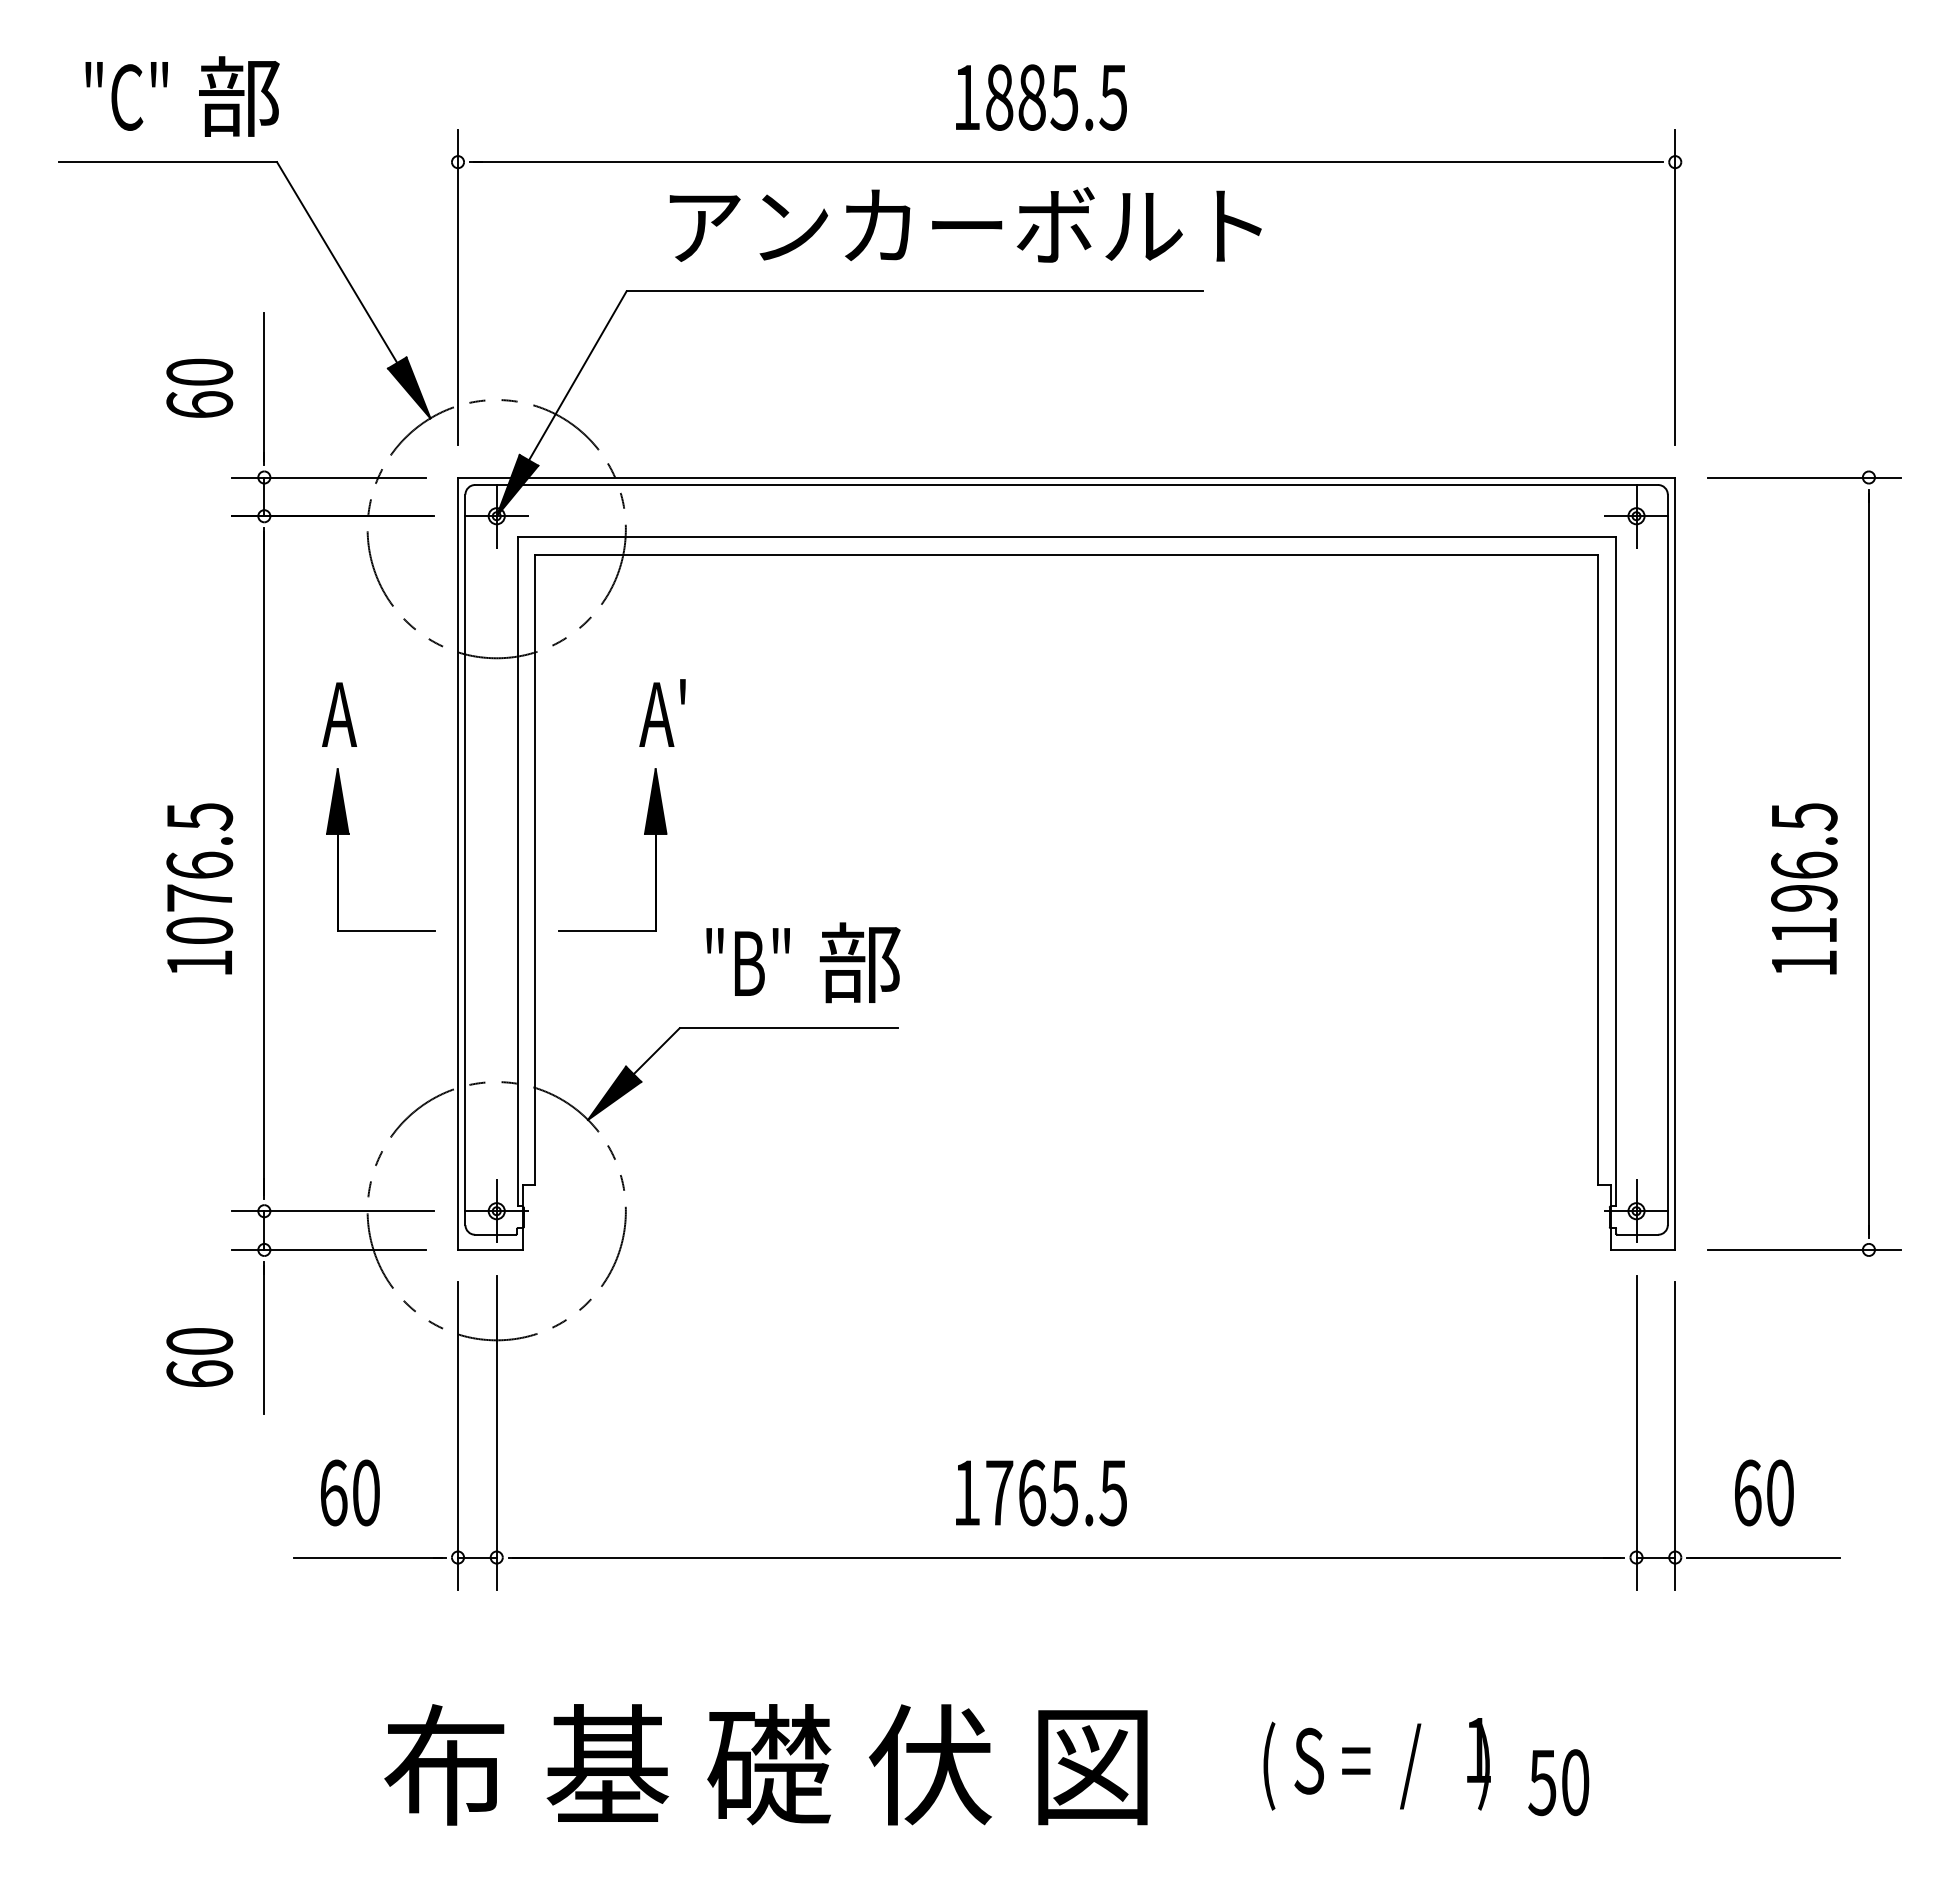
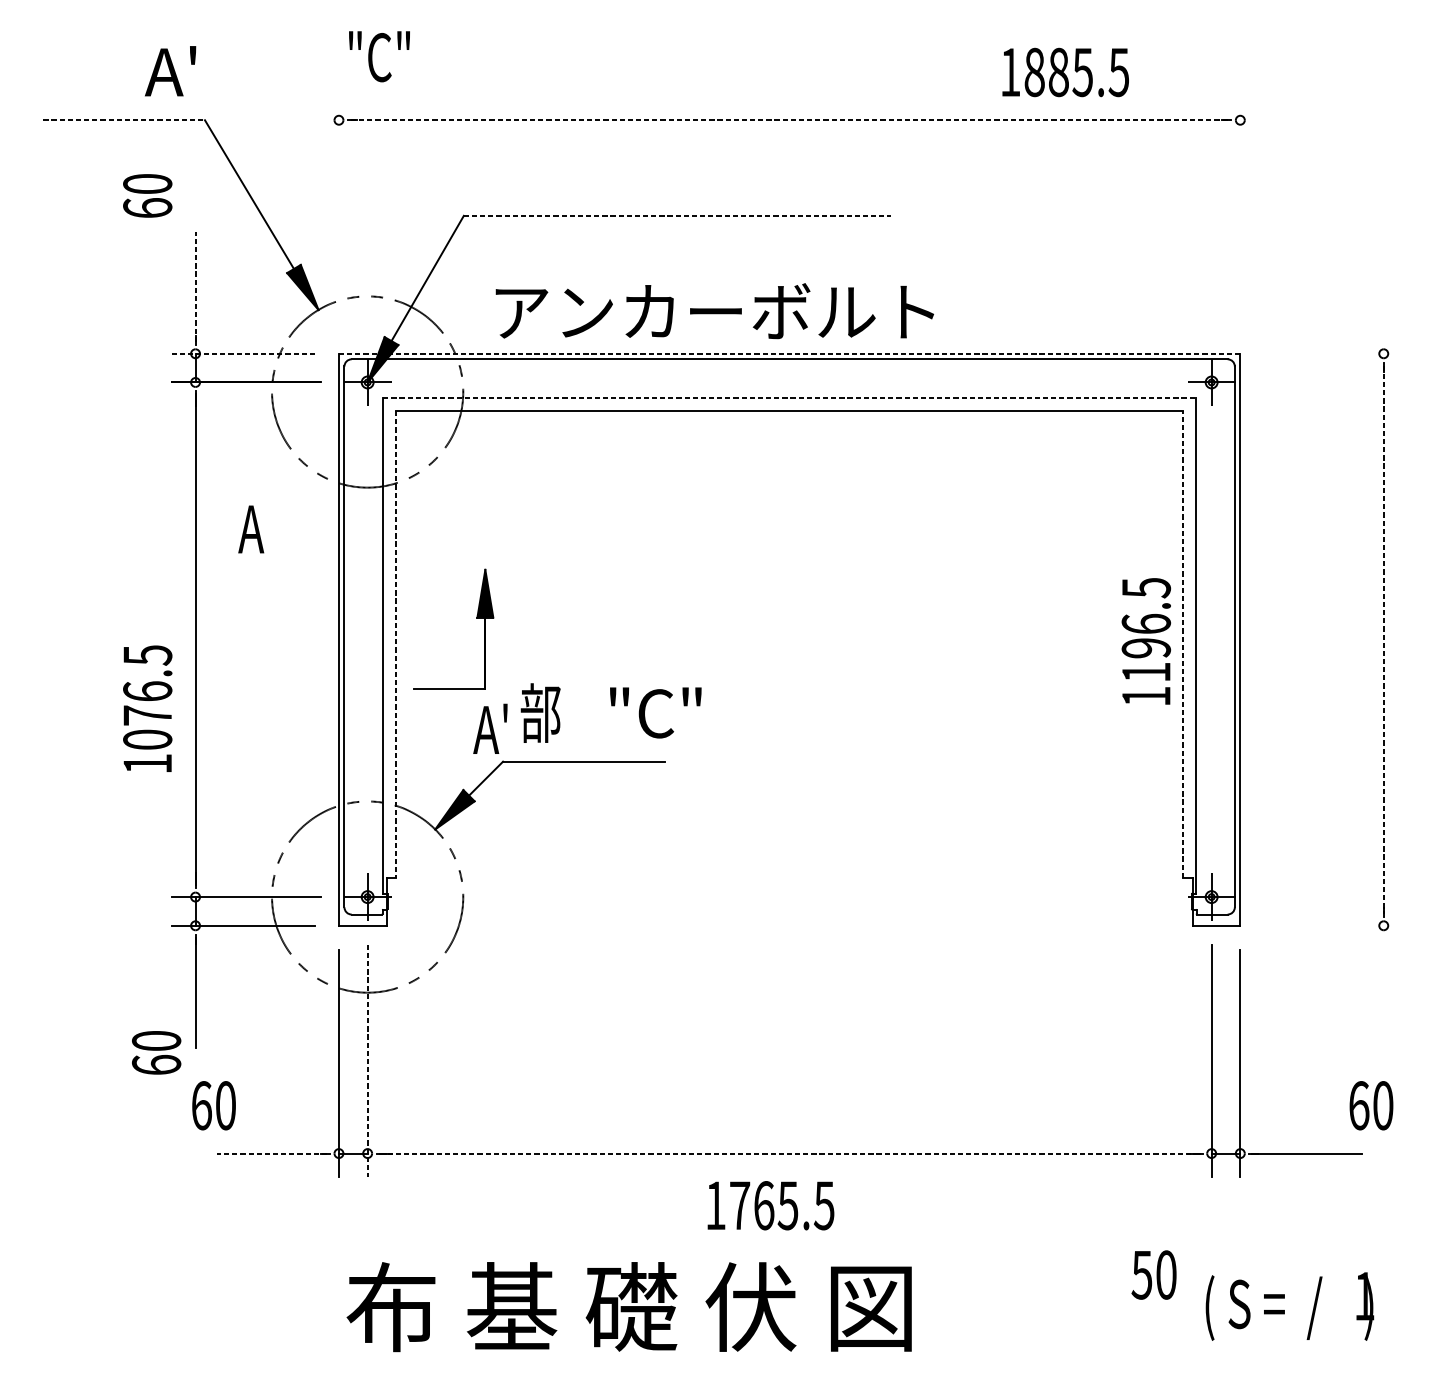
text: (126, 96) -> (379, 56), moved
text: (237, 96) -> (175, 71), 部 -> A'
text: (1041, 97) -> (1065, 72), moved
line: (168, 162) -> (124, 120), solid -> dashed
line: (1067, 162) -> (790, 120), solid -> dashed
text: (965, 224) -> (714, 310), moved
line: (458, 287) -> (339, 213), removed
line: (1675, 287) -> (1240, 213), removed
line: (915, 291) -> (677, 216), solid -> dashed
line: (264, 386) -> (195, 286), solid -> dashed
text: (199, 387) -> (147, 195), moved
line: (328, 477) -> (243, 353), solid -> dashed
line: (1066, 477) -> (789, 353), solid -> dashed
line: (1804, 477) -> (1336, 353), removed
line: (1066, 537) -> (789, 398), solid -> dashed
text: (662, 712) -> (490, 728), moved
part: (349, 834) -> (258, 618), removed
line: (1868, 864) -> (1383, 640), solid -> dashed
line: (1597, 869) -> (1182, 644), solid -> dashed
line: (535, 870) -> (396, 644), solid -> dashed
text: (199, 888) -> (147, 708), moved
text: (1804, 888) -> (1146, 641), moved
text: (746, 962) -> (552, 712), "B" -> 部
text: (883, 962) -> (654, 712), 部 -> "C"
line: (1804, 1249) -> (1336, 925), removed
text: (199, 1357) -> (156, 1052), moved
line: (496, 1433) -> (367, 1061), solid -> dashed
text: (350, 1492) -> (214, 1105), moved
text: (1041, 1492) -> (771, 1205), moved
text: (1764, 1492) -> (1371, 1105), moved
line: (367, 1557) -> (271, 1153), solid -> dashed
line: (1066, 1557) -> (789, 1153), solid -> dashed
text: (765, 1764) -> (628, 1306), moved
text: (1376, 1764) -> (1289, 1306), moved
text: (1558, 1782) -> (1153, 1274), moved

